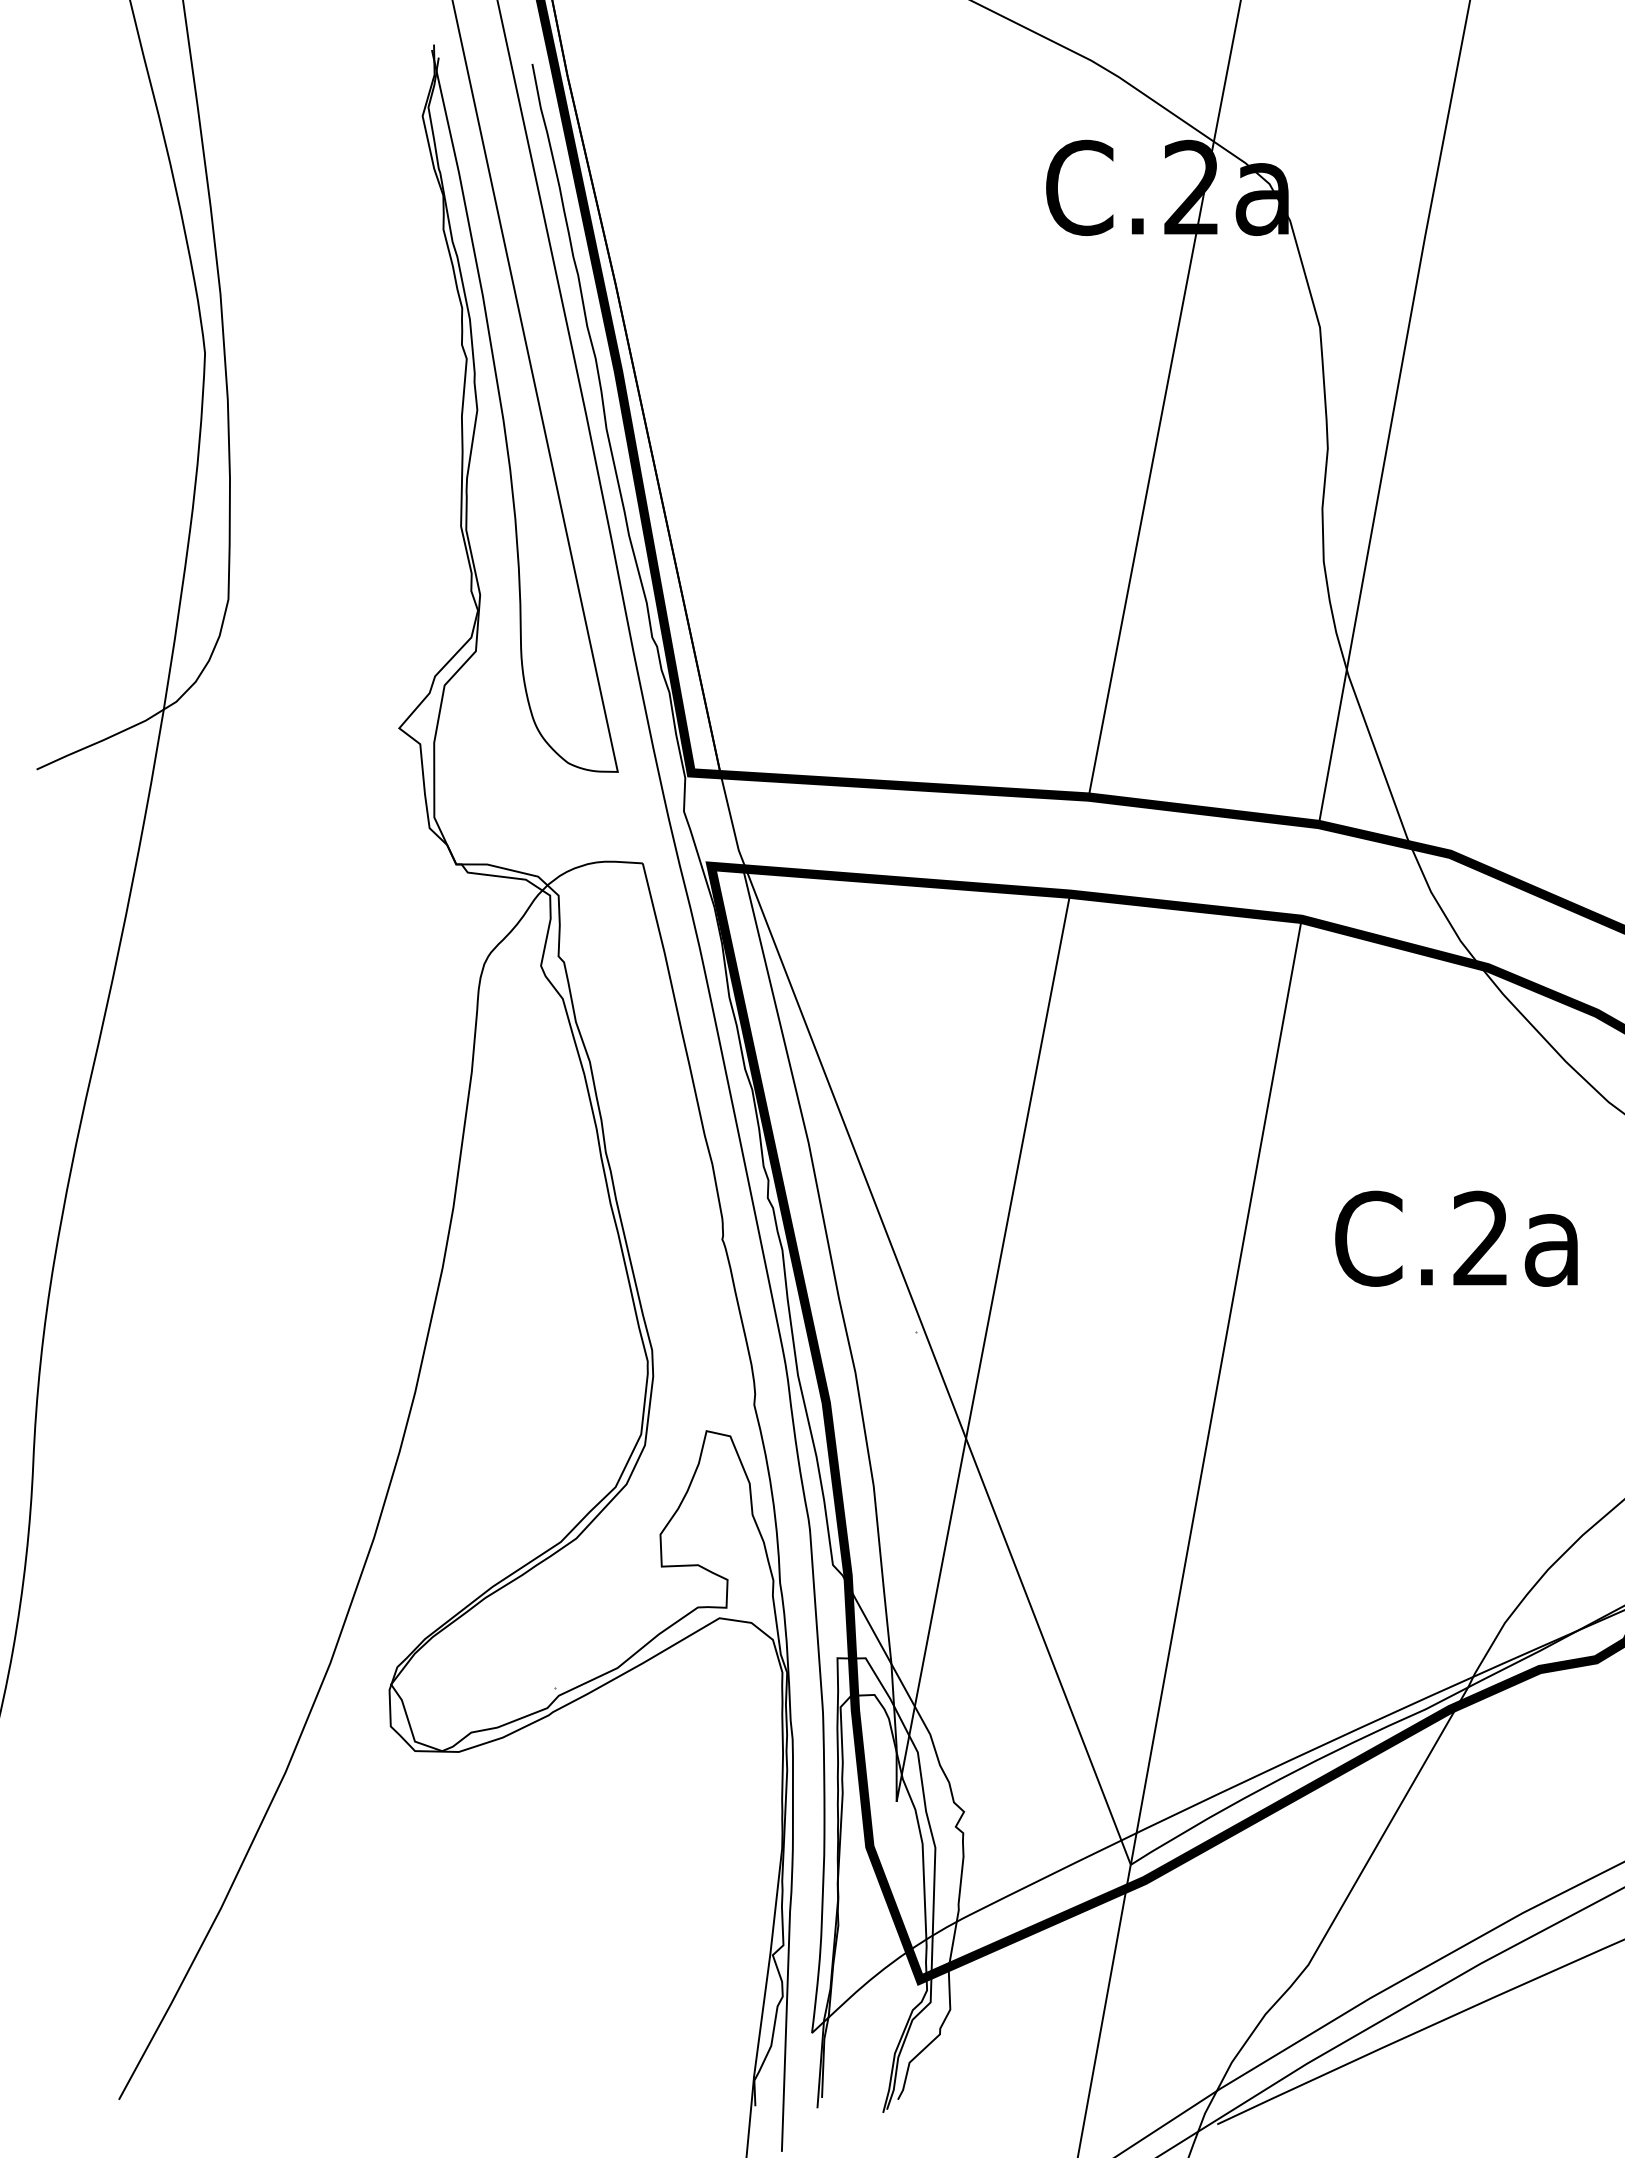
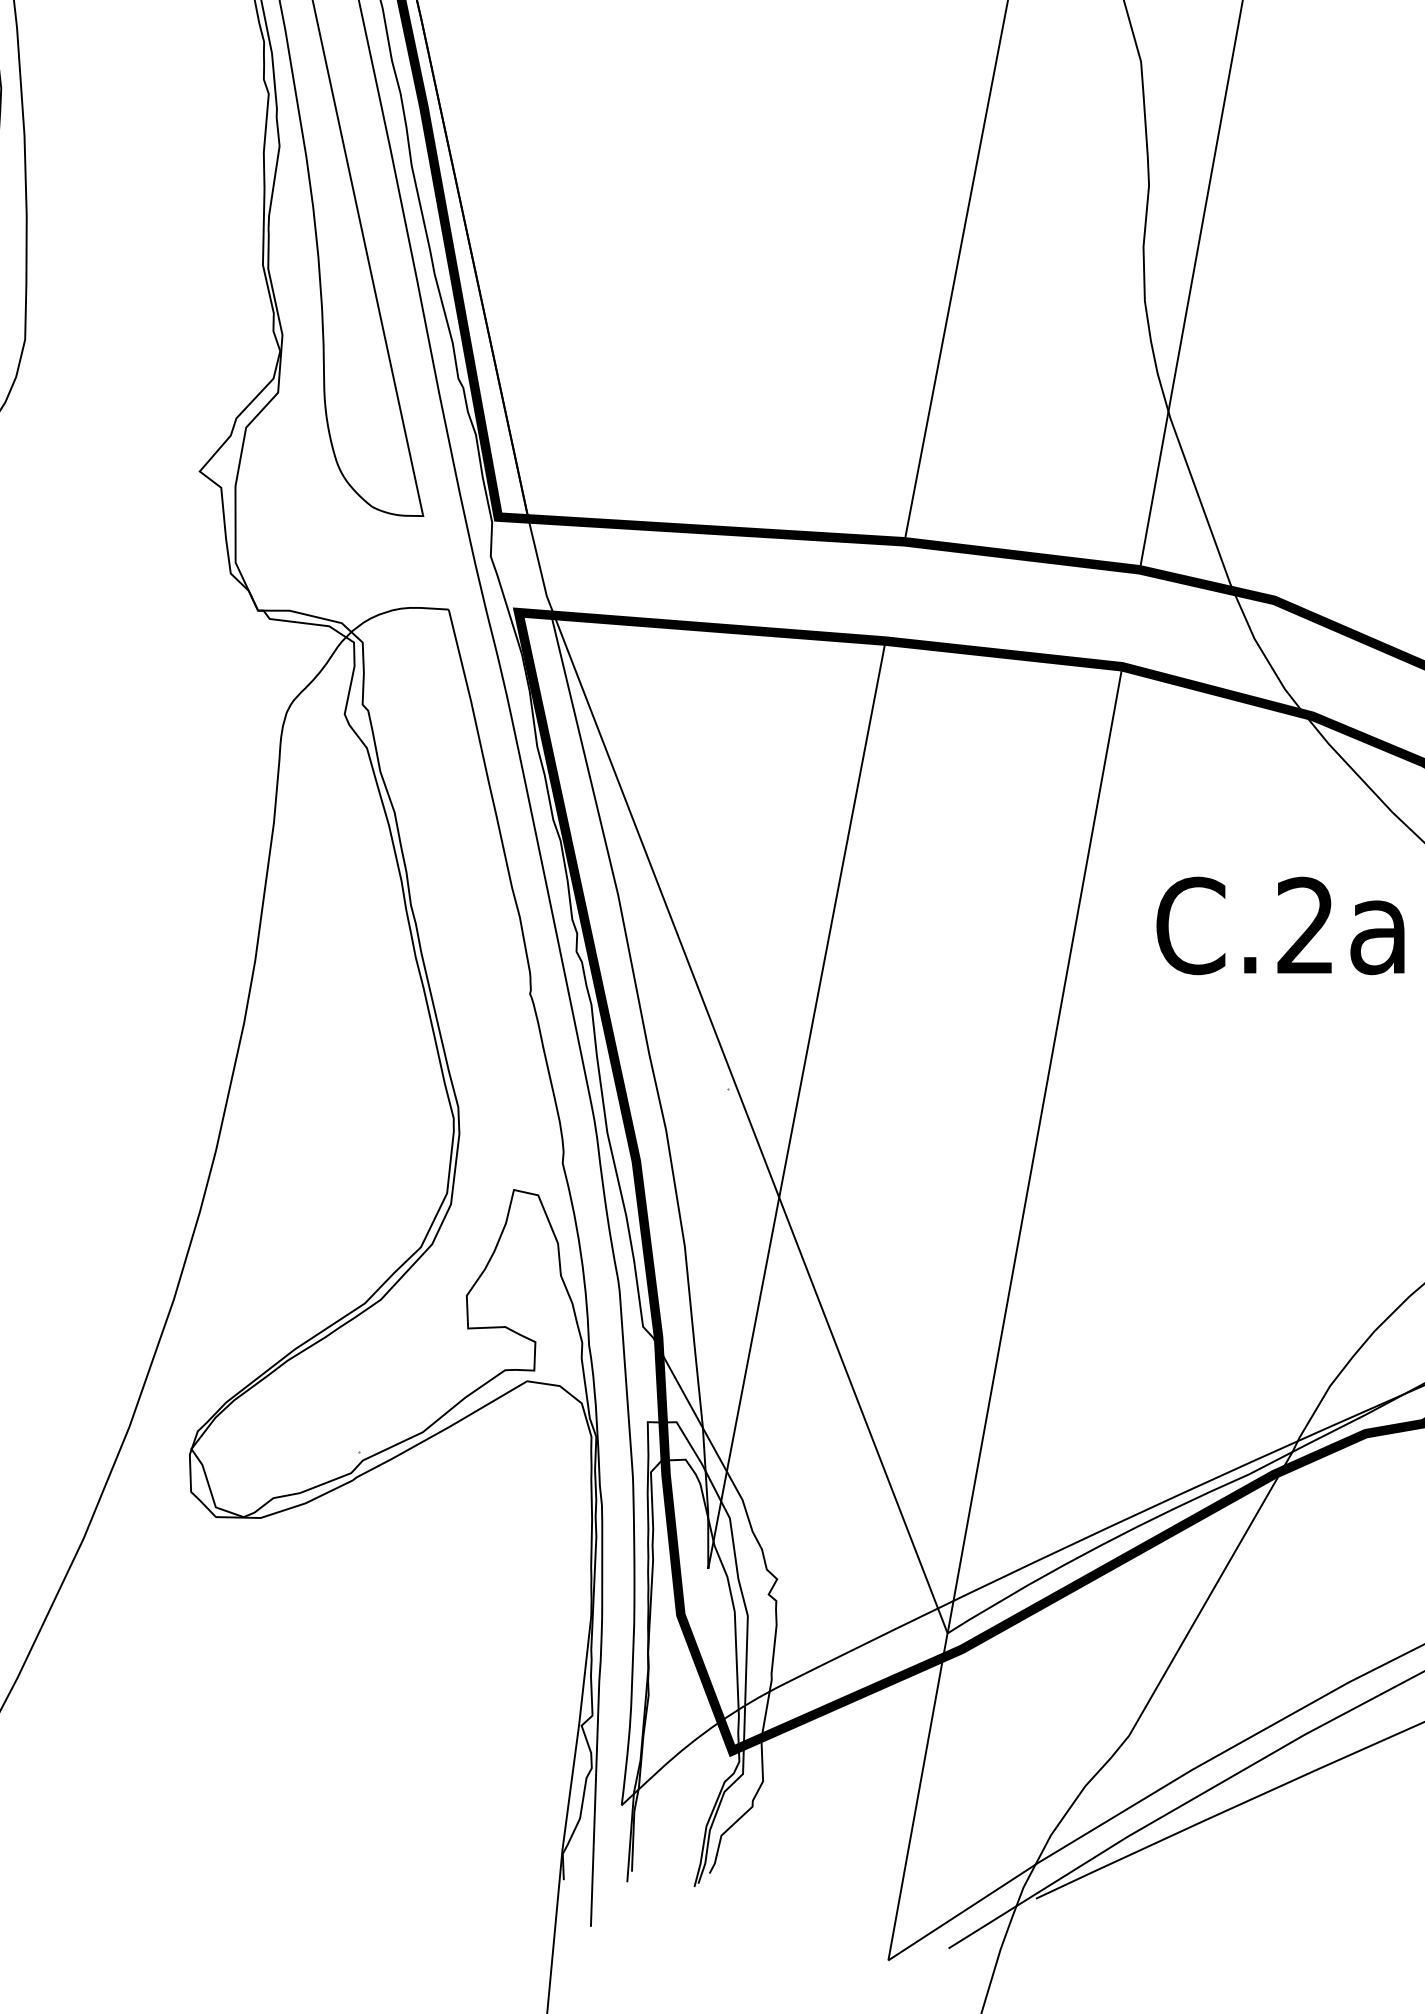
text: (1456, 1238) -> (1280, 925), moved

